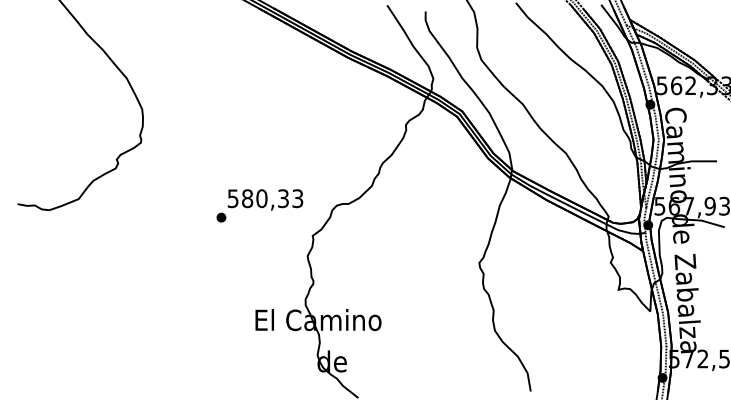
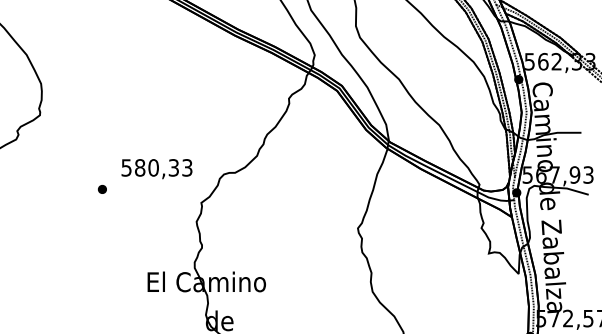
part: (221, 217) -> (102, 189), moved

